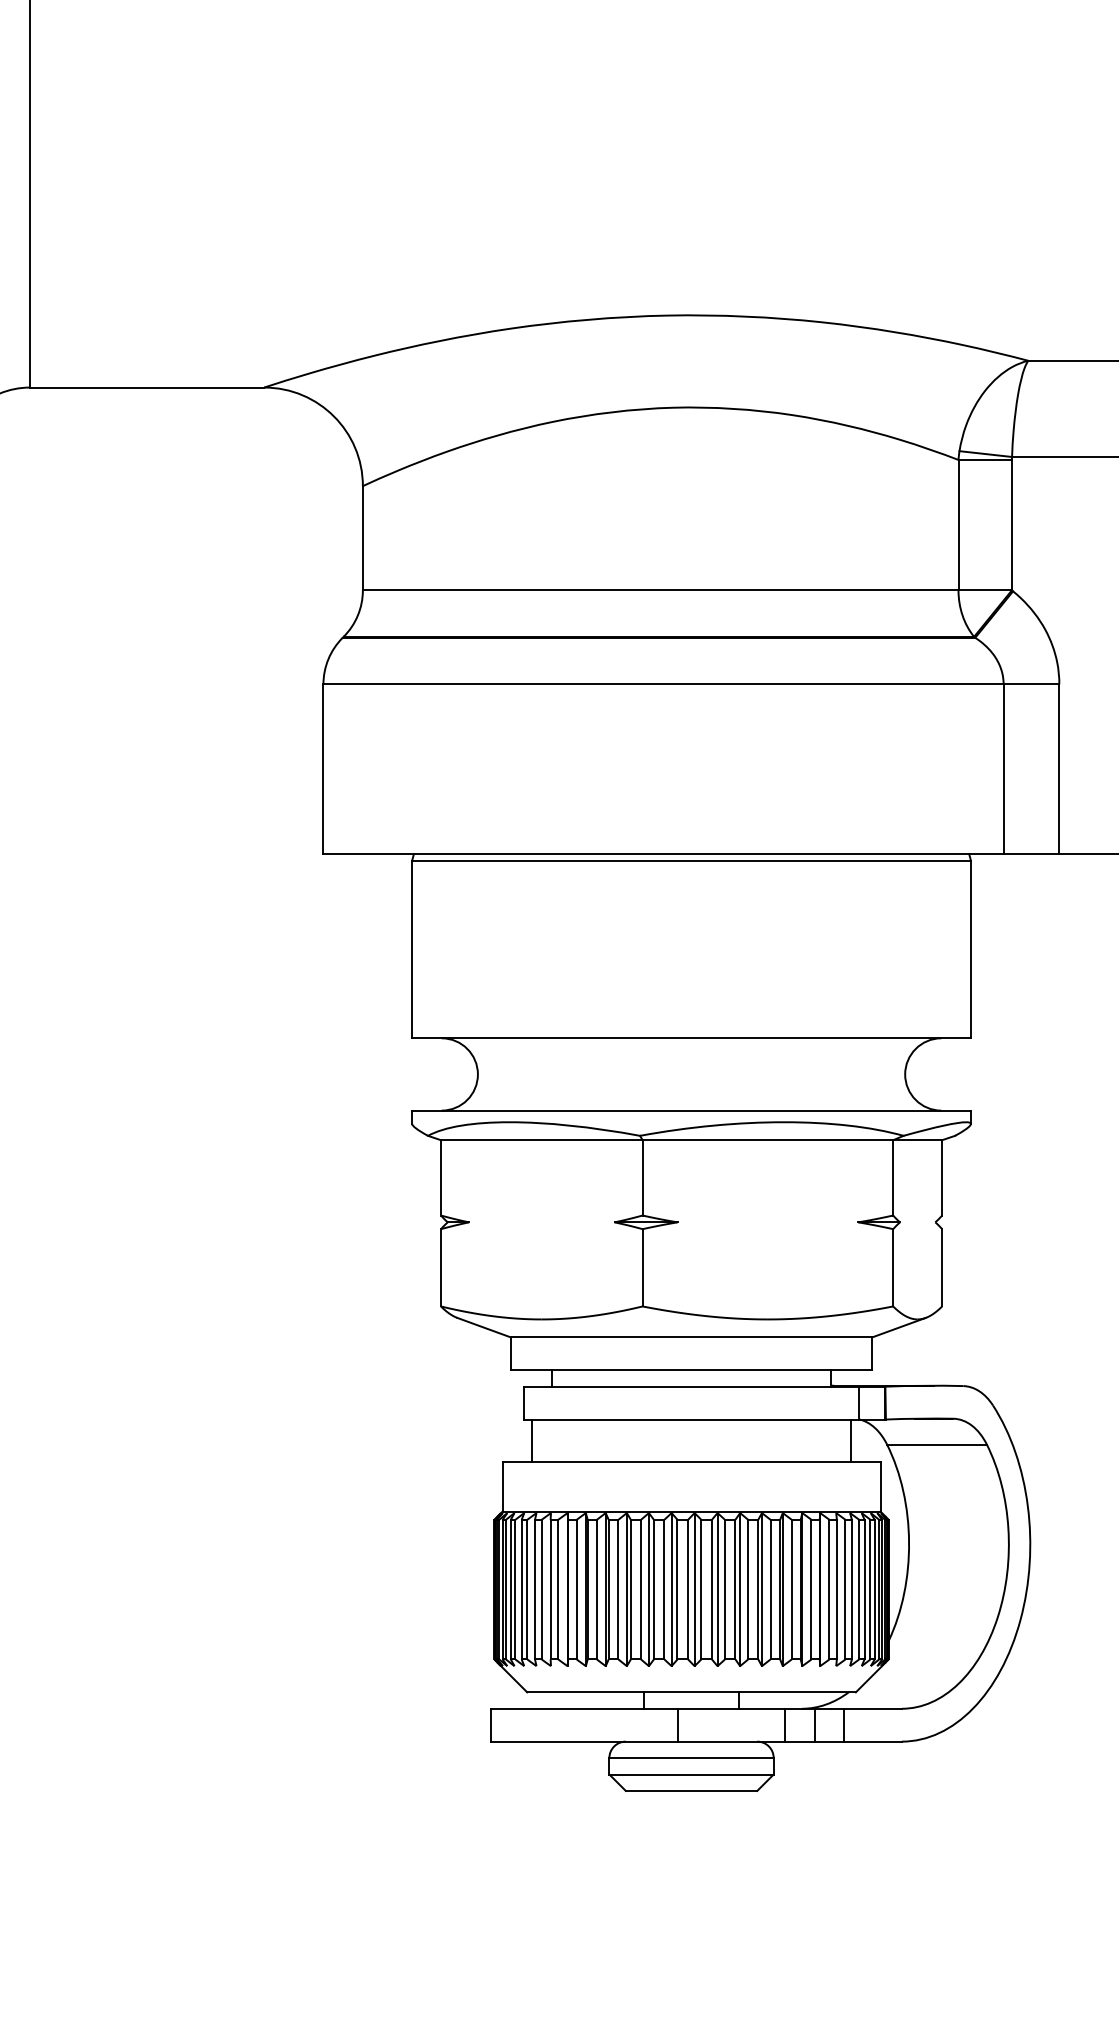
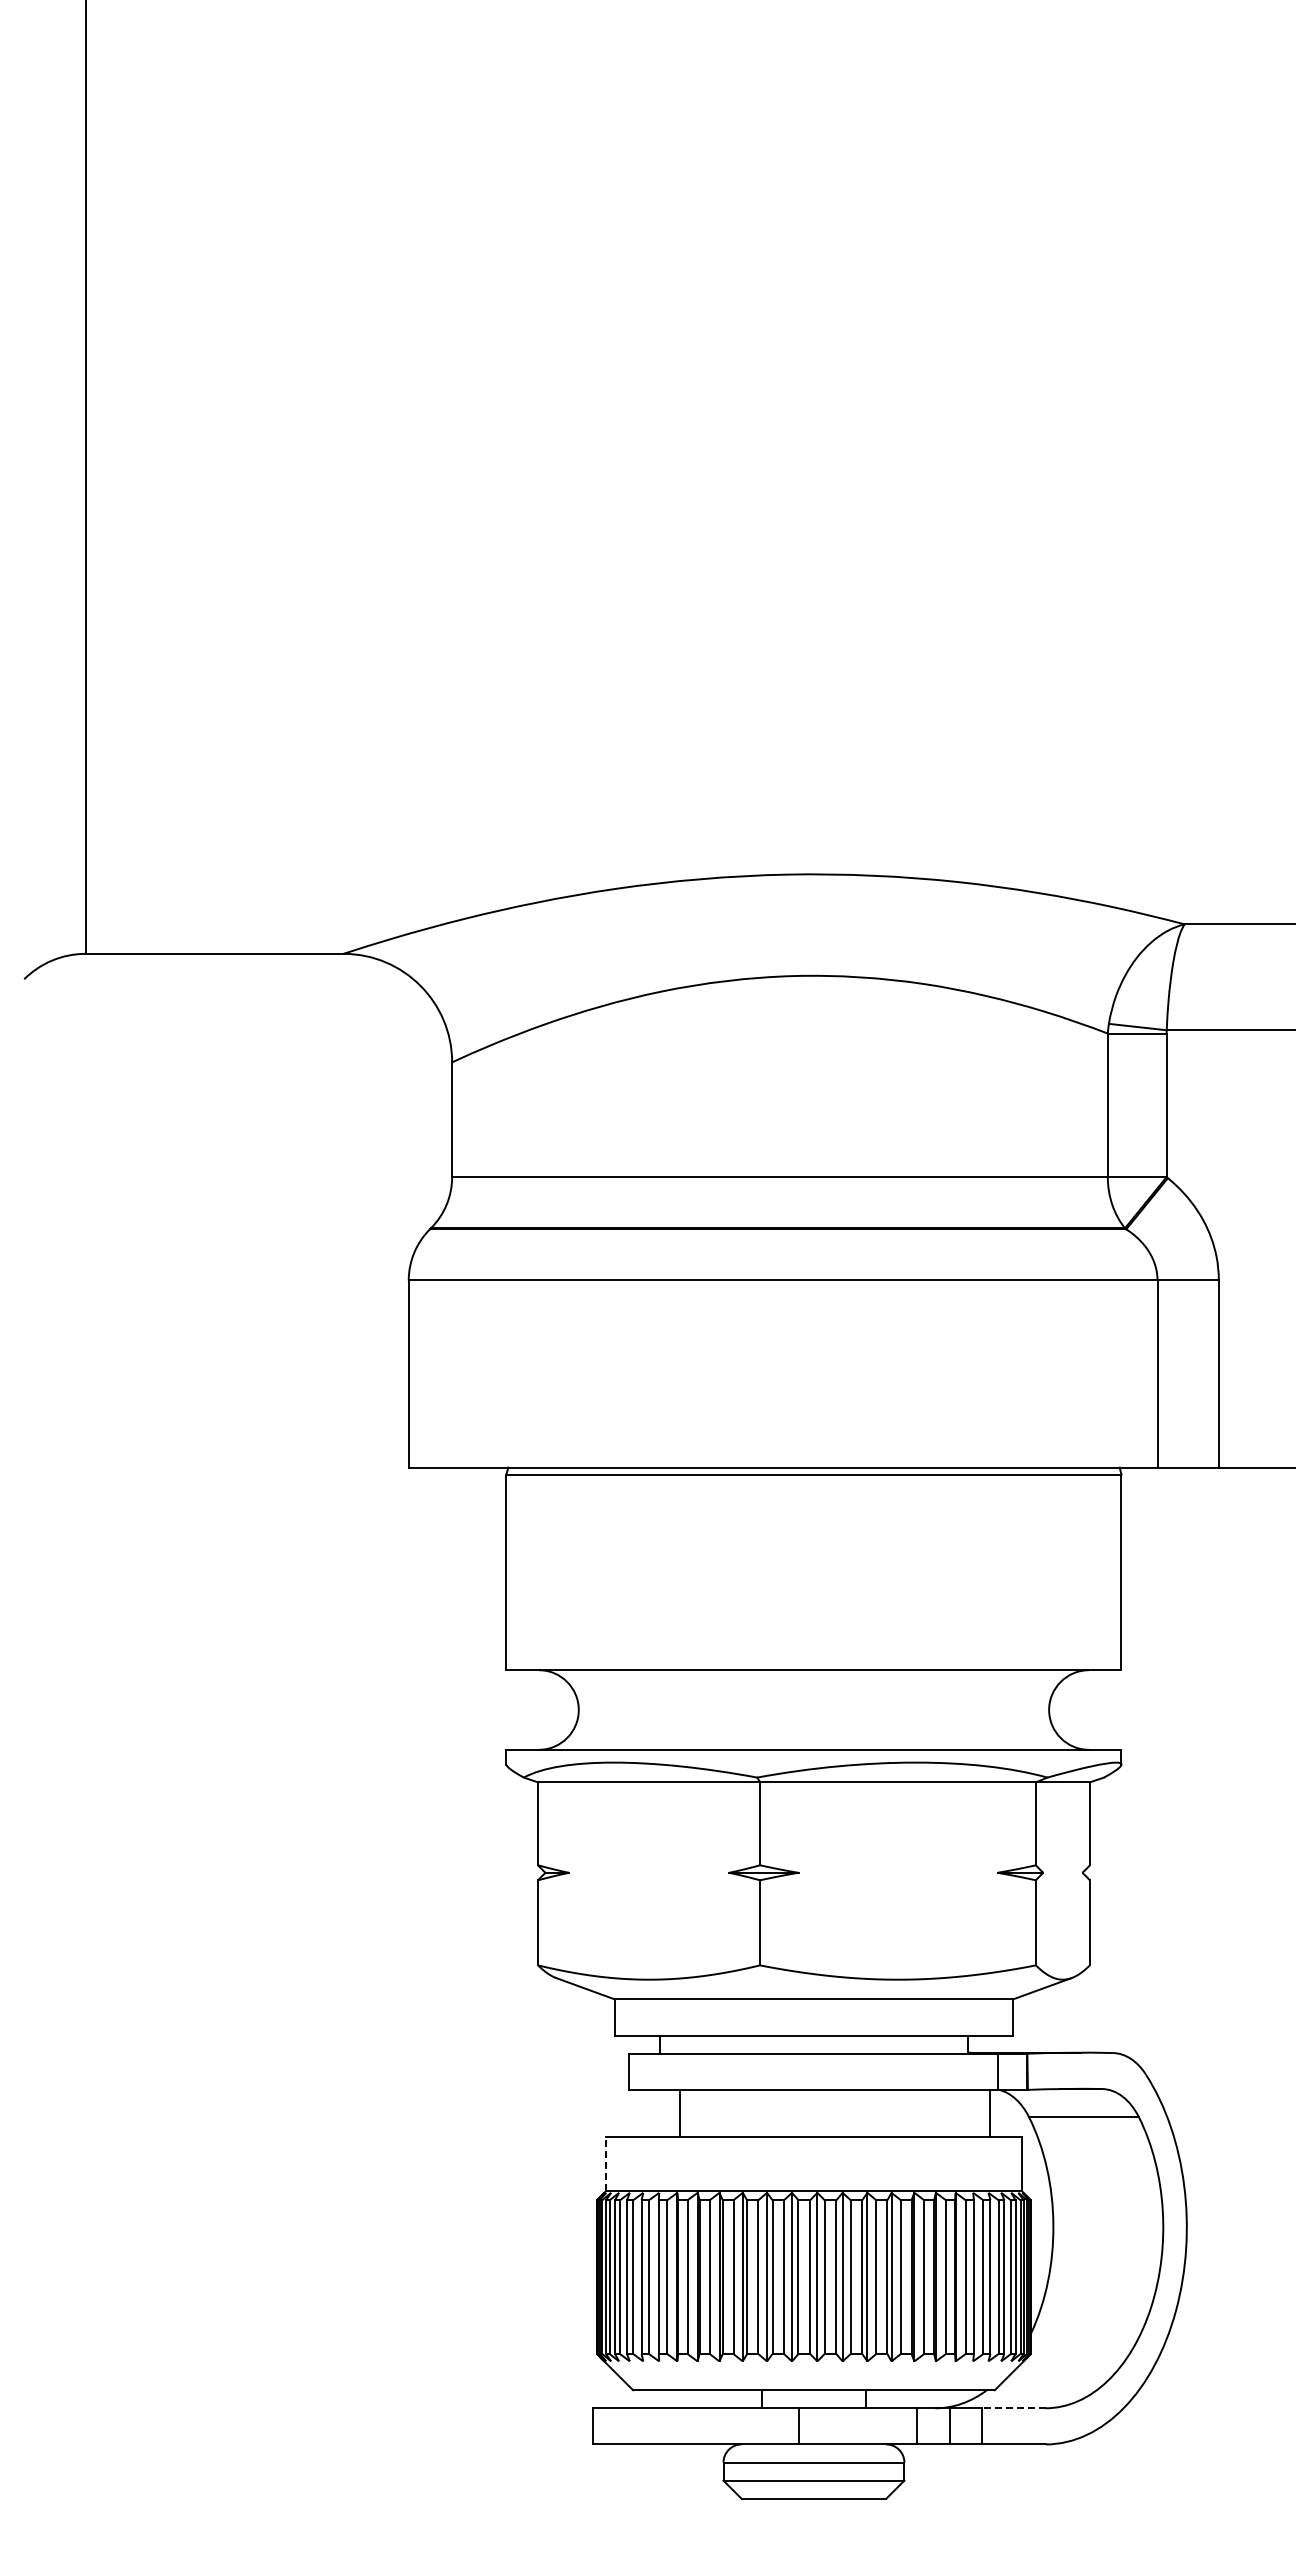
line: (531, 1440) -> (679, 2112), moved
line: (502, 1486) -> (605, 2163), solid -> dashed
line: (872, 1708) -> (1013, 2408), solid -> dashed

